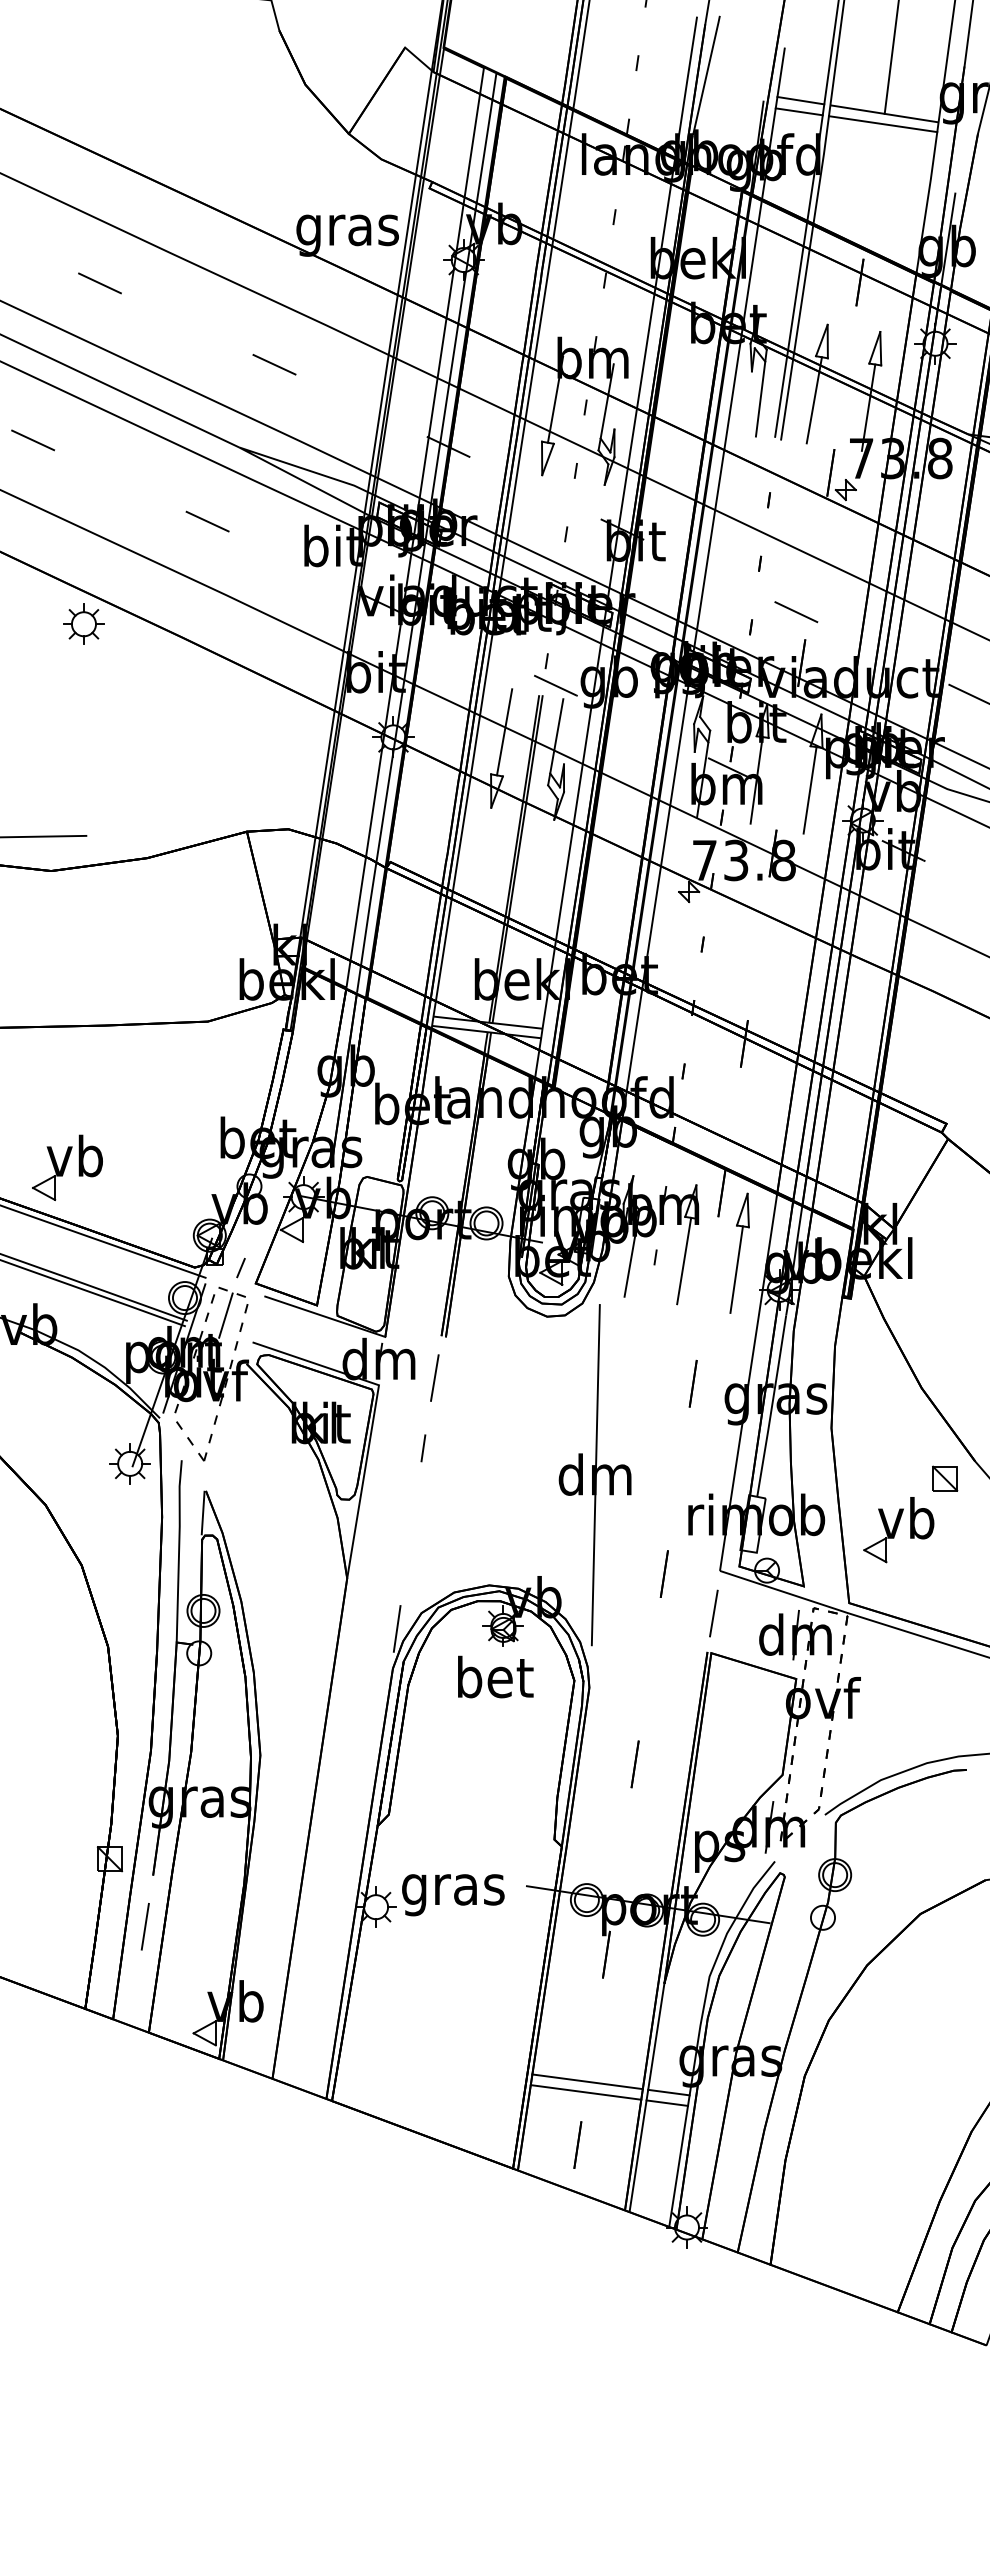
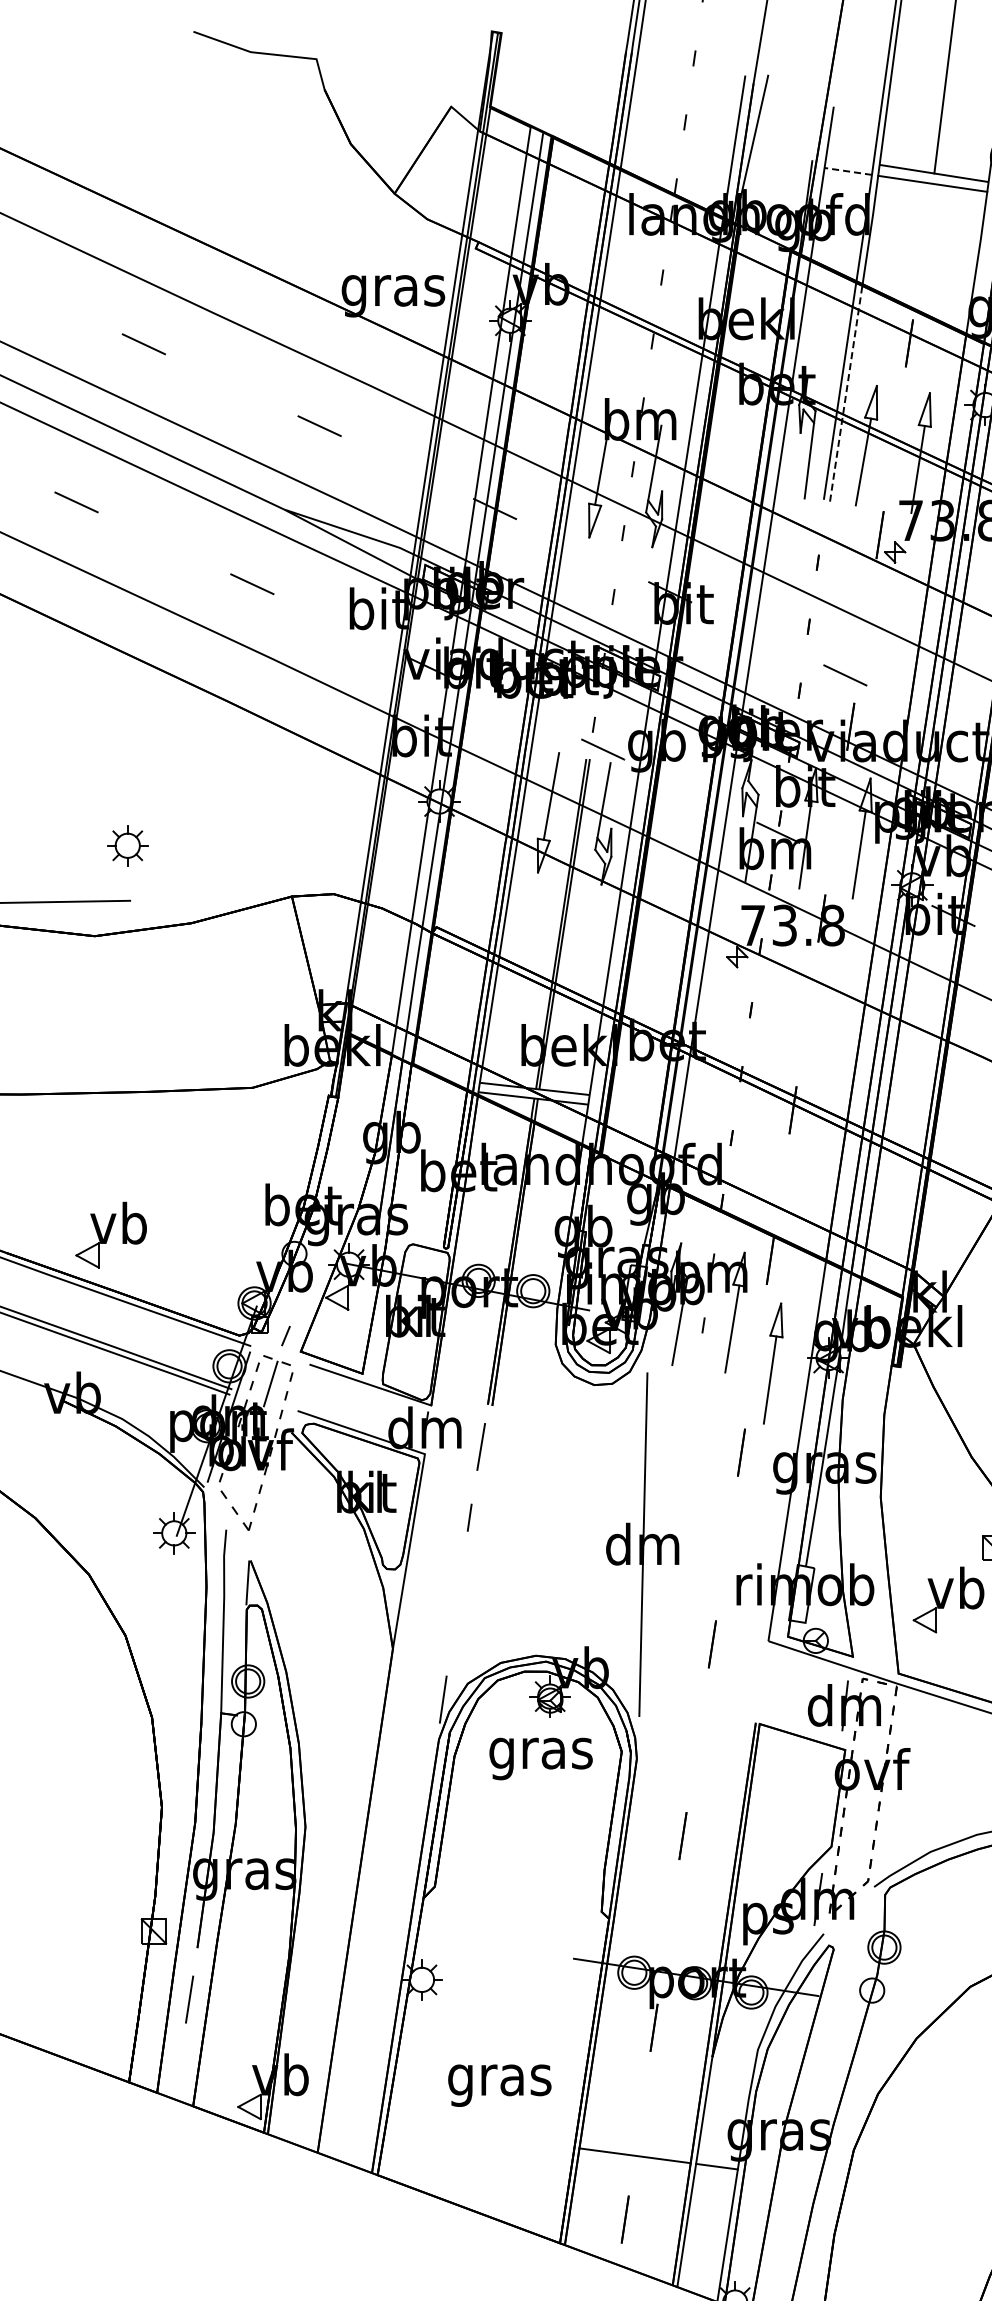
line: (800, 100) -> (849, 160), removed
line: (799, 111) -> (848, 171), solid -> dashed
line: (797, 332) -> (846, 393), solid -> dashed
part: (83, 623) -> (127, 844), moved
part: (739, 1252) -> (772, 1362), moved
line: (713, 1613) -> (761, 1684), removed
text: (494, 1681) -> (541, 1752), bet -> gras
text: (453, 1895) -> (499, 2085), moved
line: (585, 2092) -> (632, 2166), removed
line: (667, 2102) -> (715, 2176), removed

